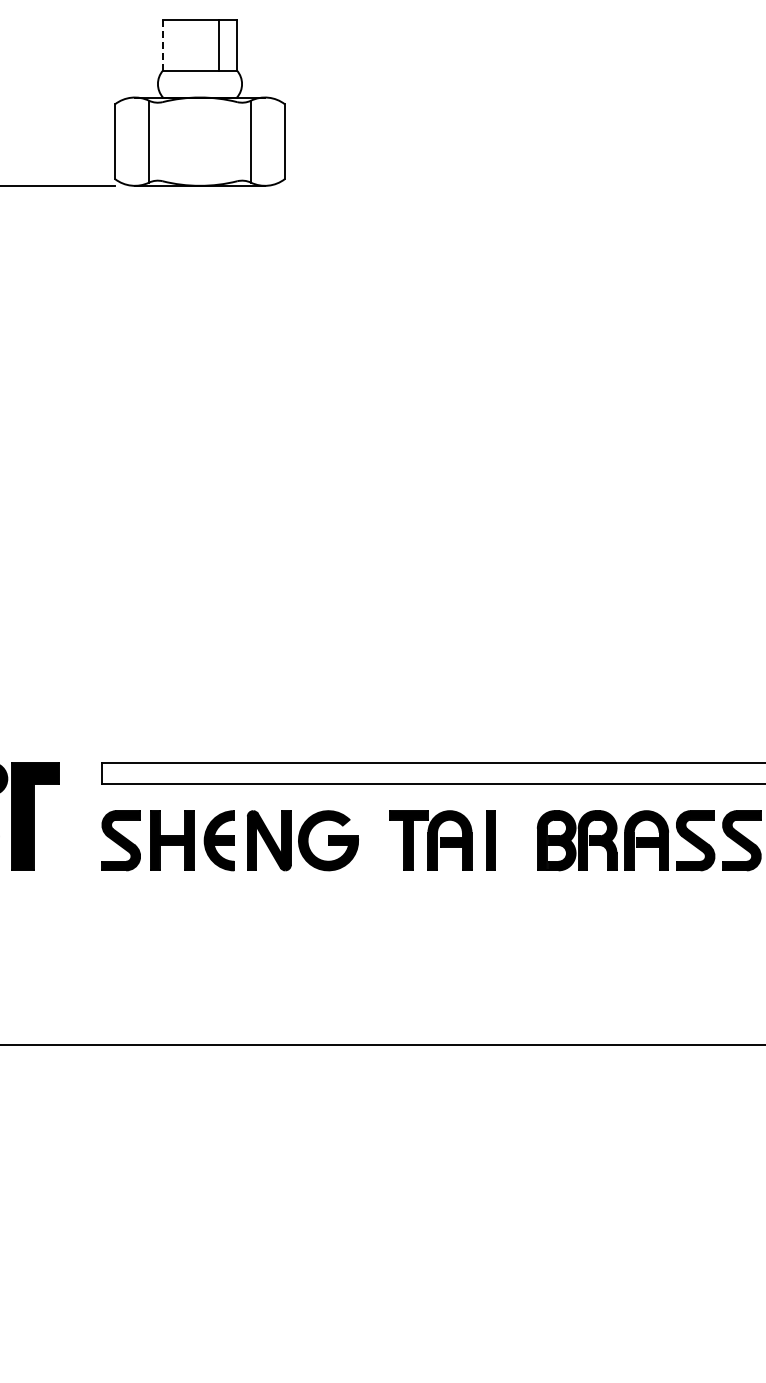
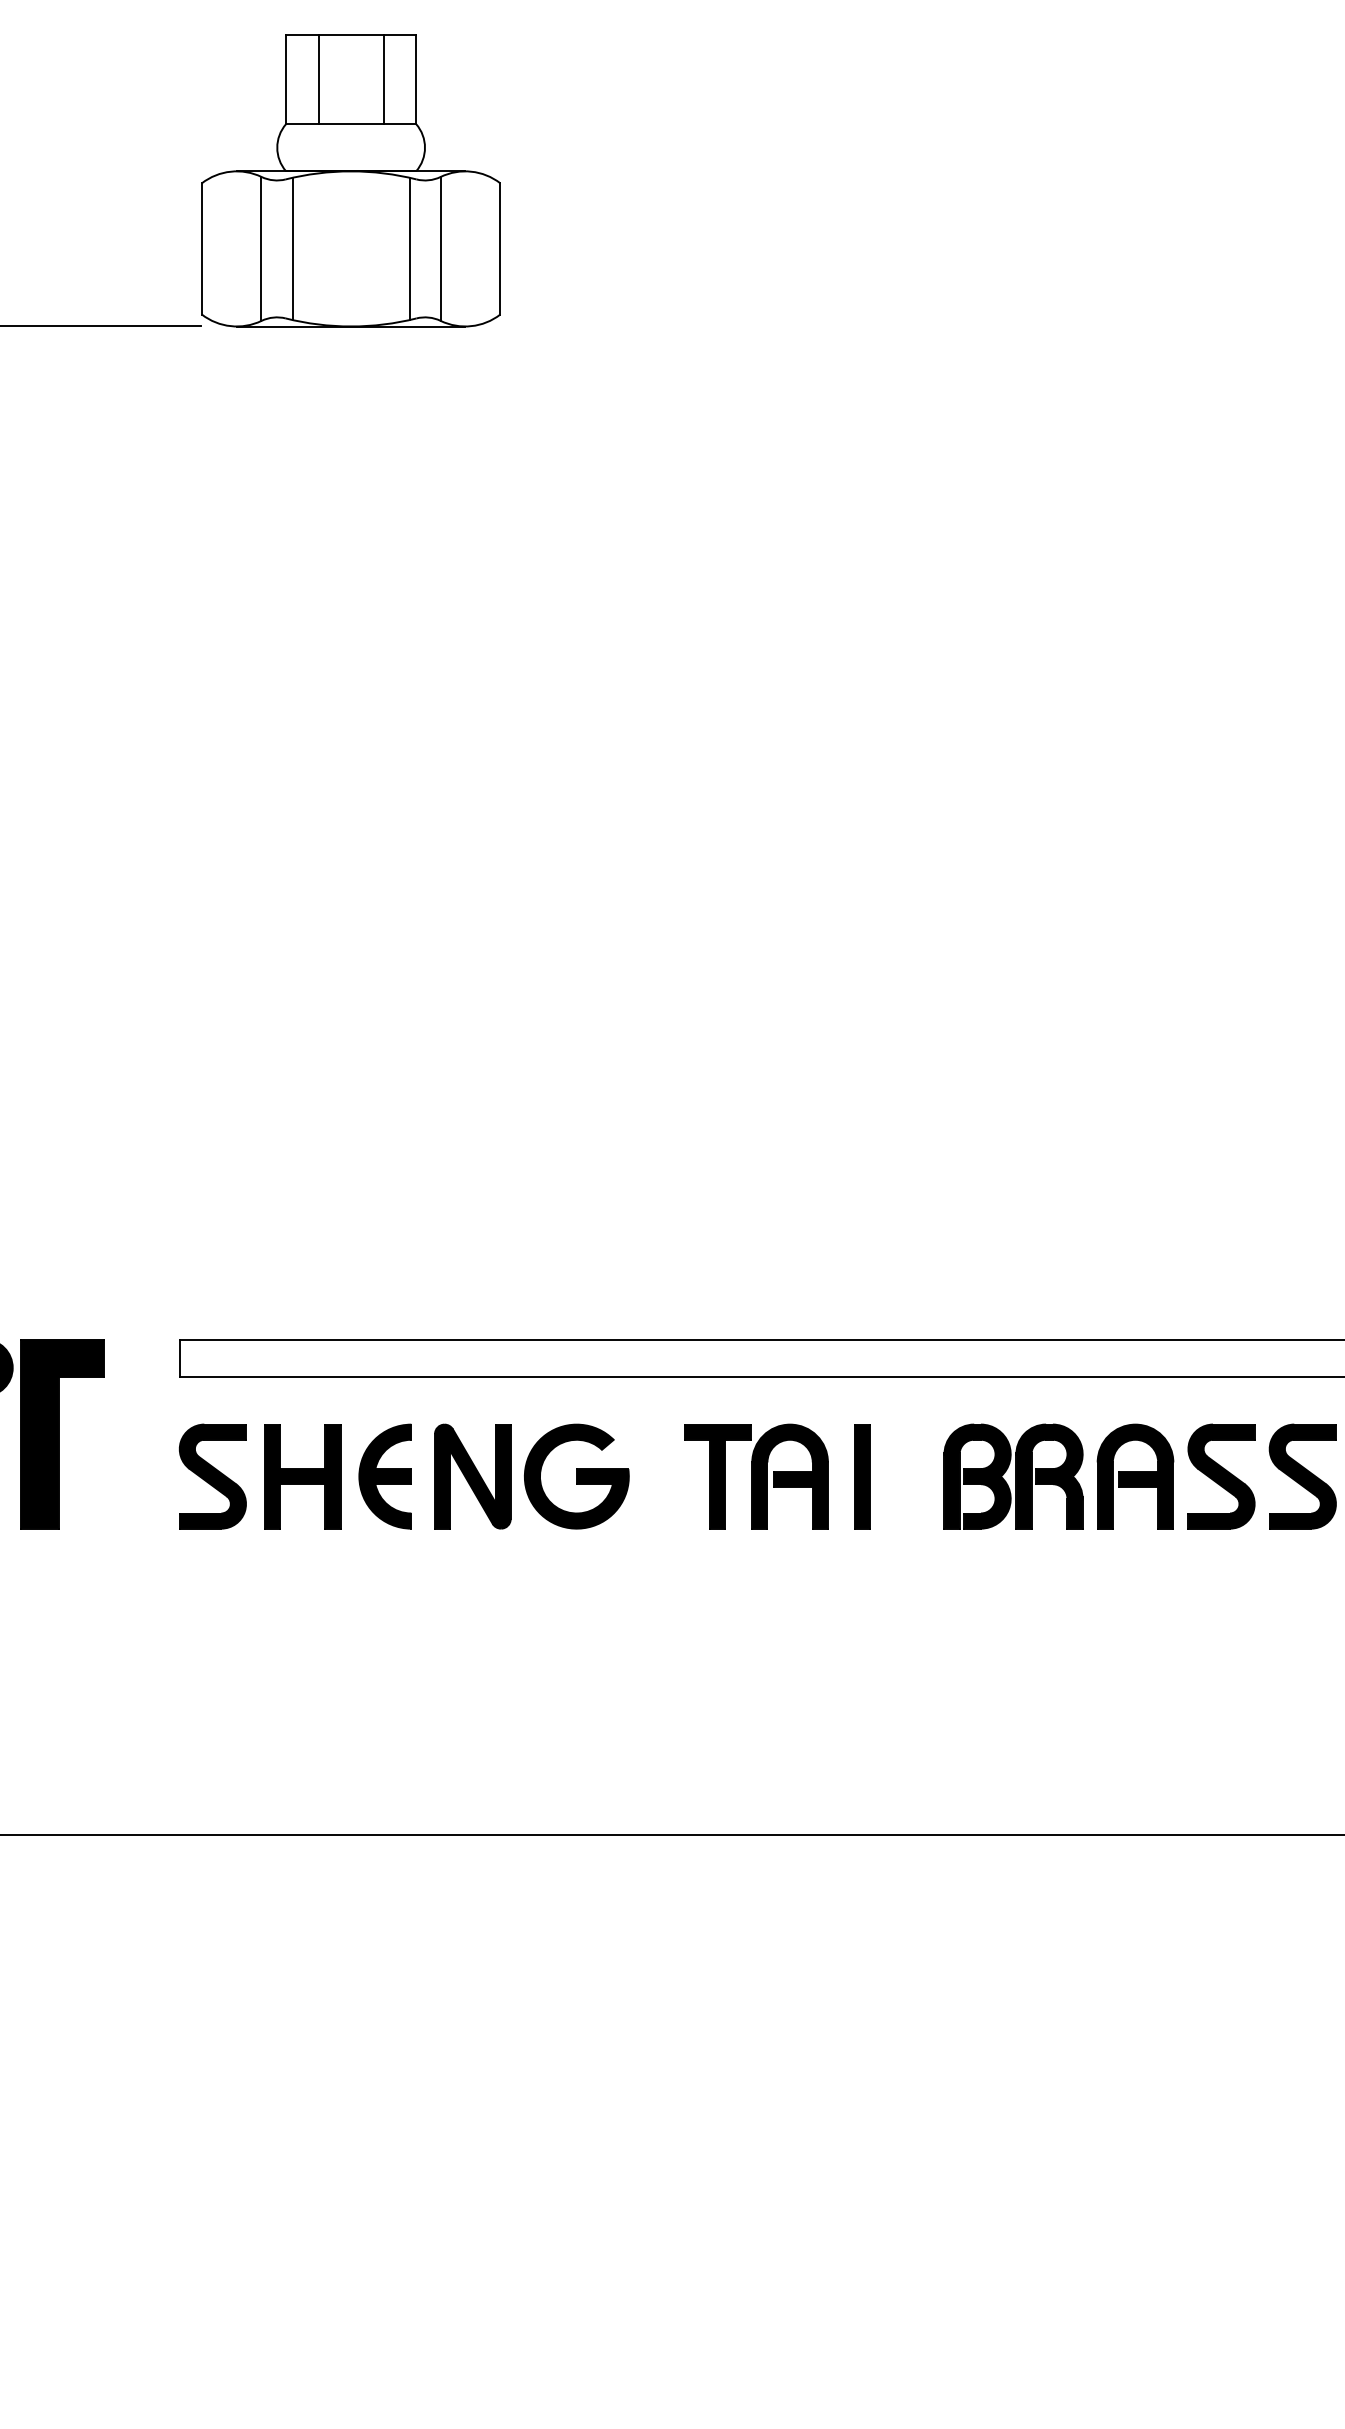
line: (163, 44) -> (287, 78), dashed -> solid
line: (181, 45) -> (318, 79), added
line: (166, 141) -> (292, 248), added
line: (233, 141) -> (409, 248), added

